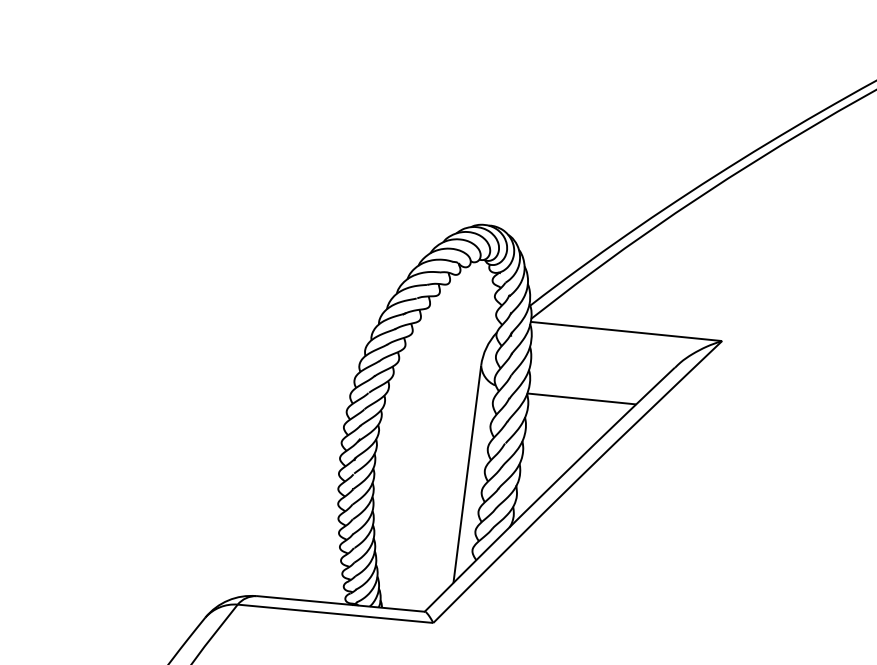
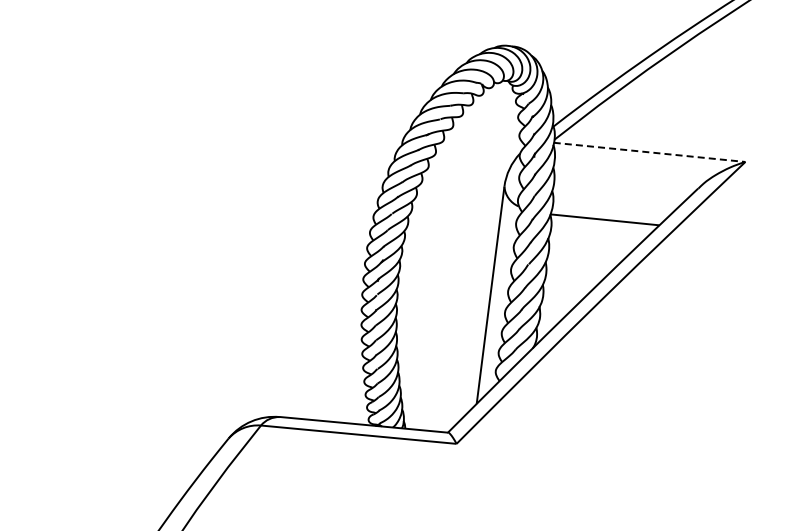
line: (625, 331) -> (648, 152), solid -> dashed

